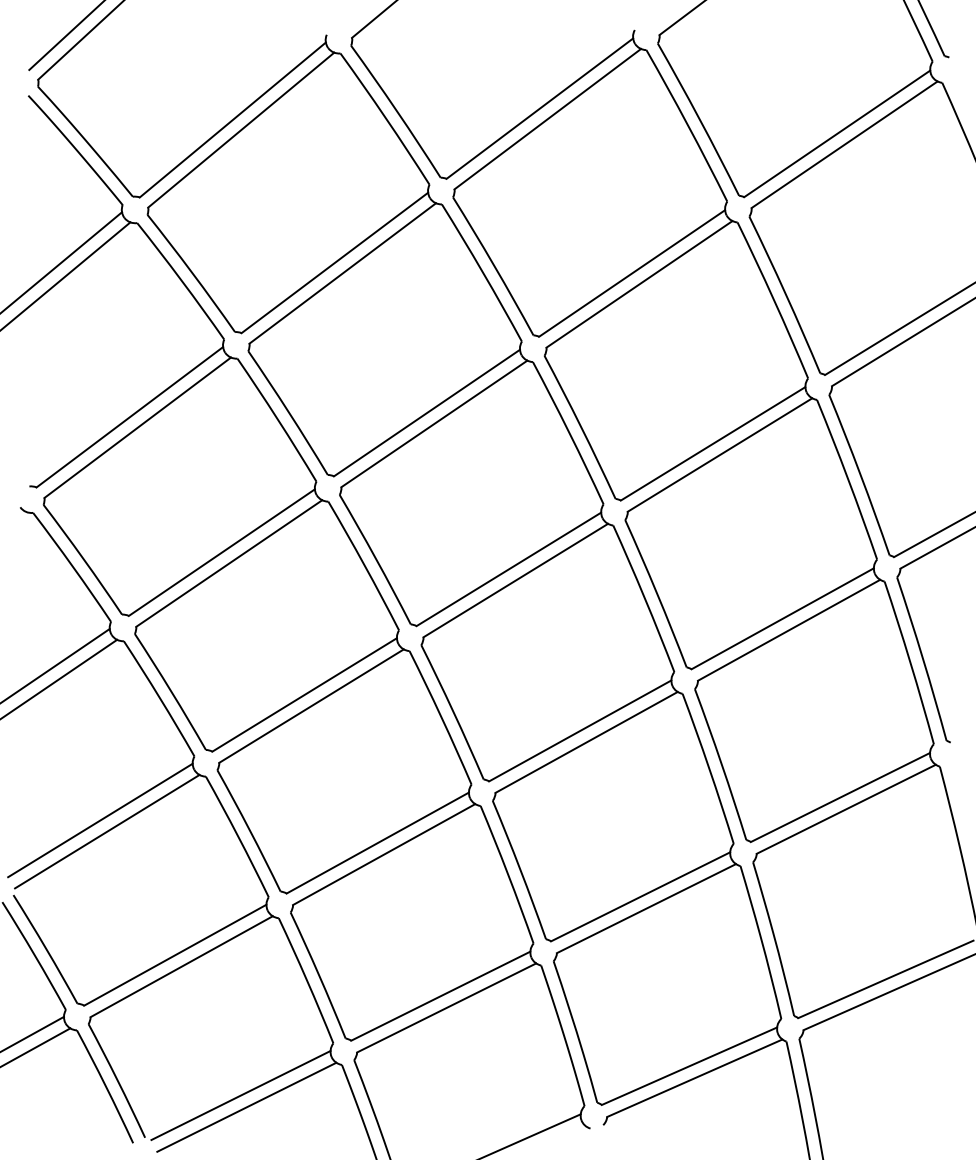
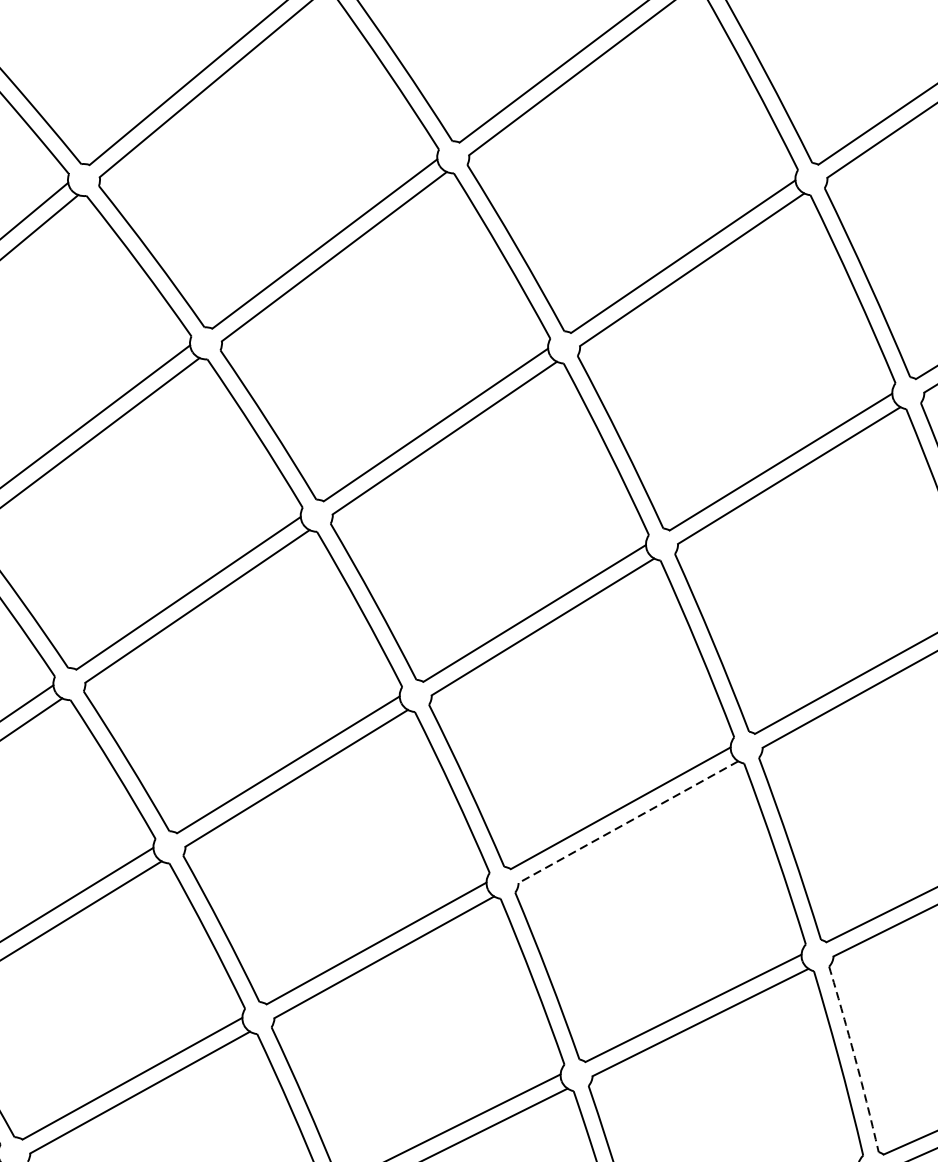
line: (586, 742) -> (628, 822), solid -> dashed
line: (774, 938) -> (854, 1058), solid -> dashed

